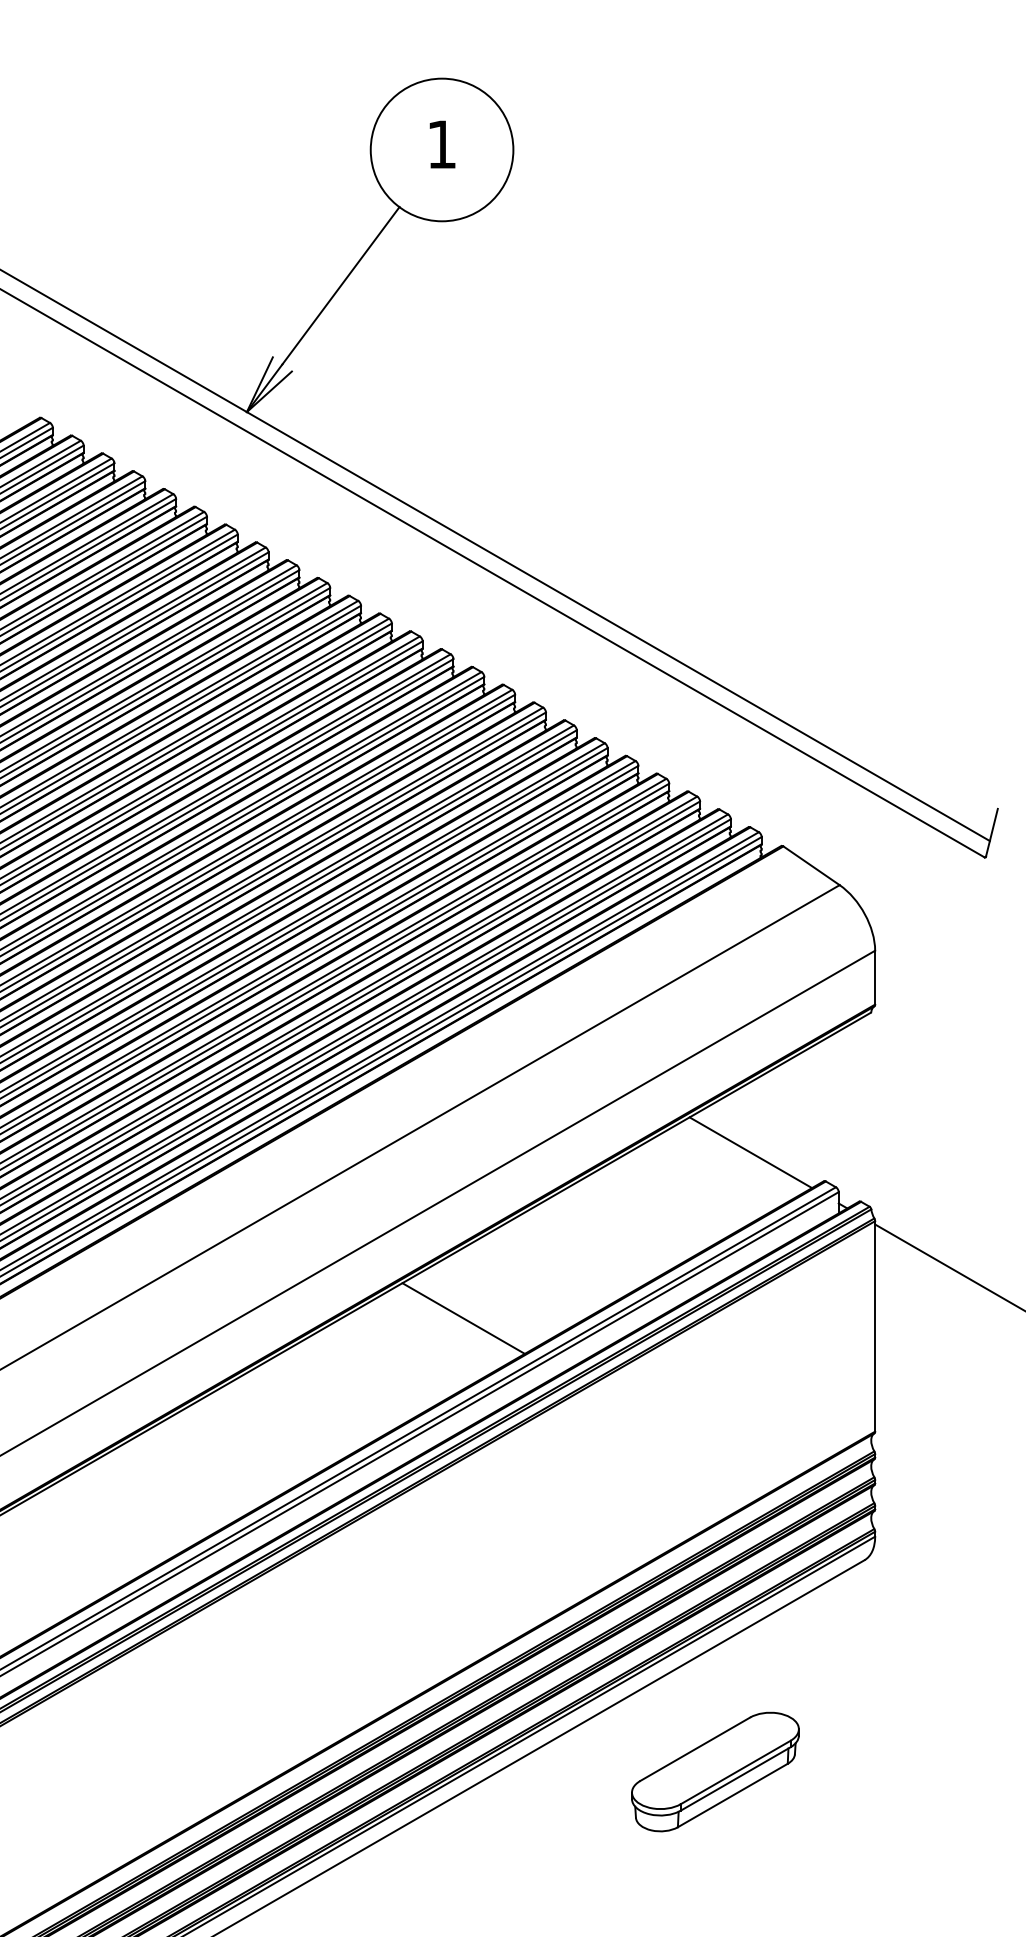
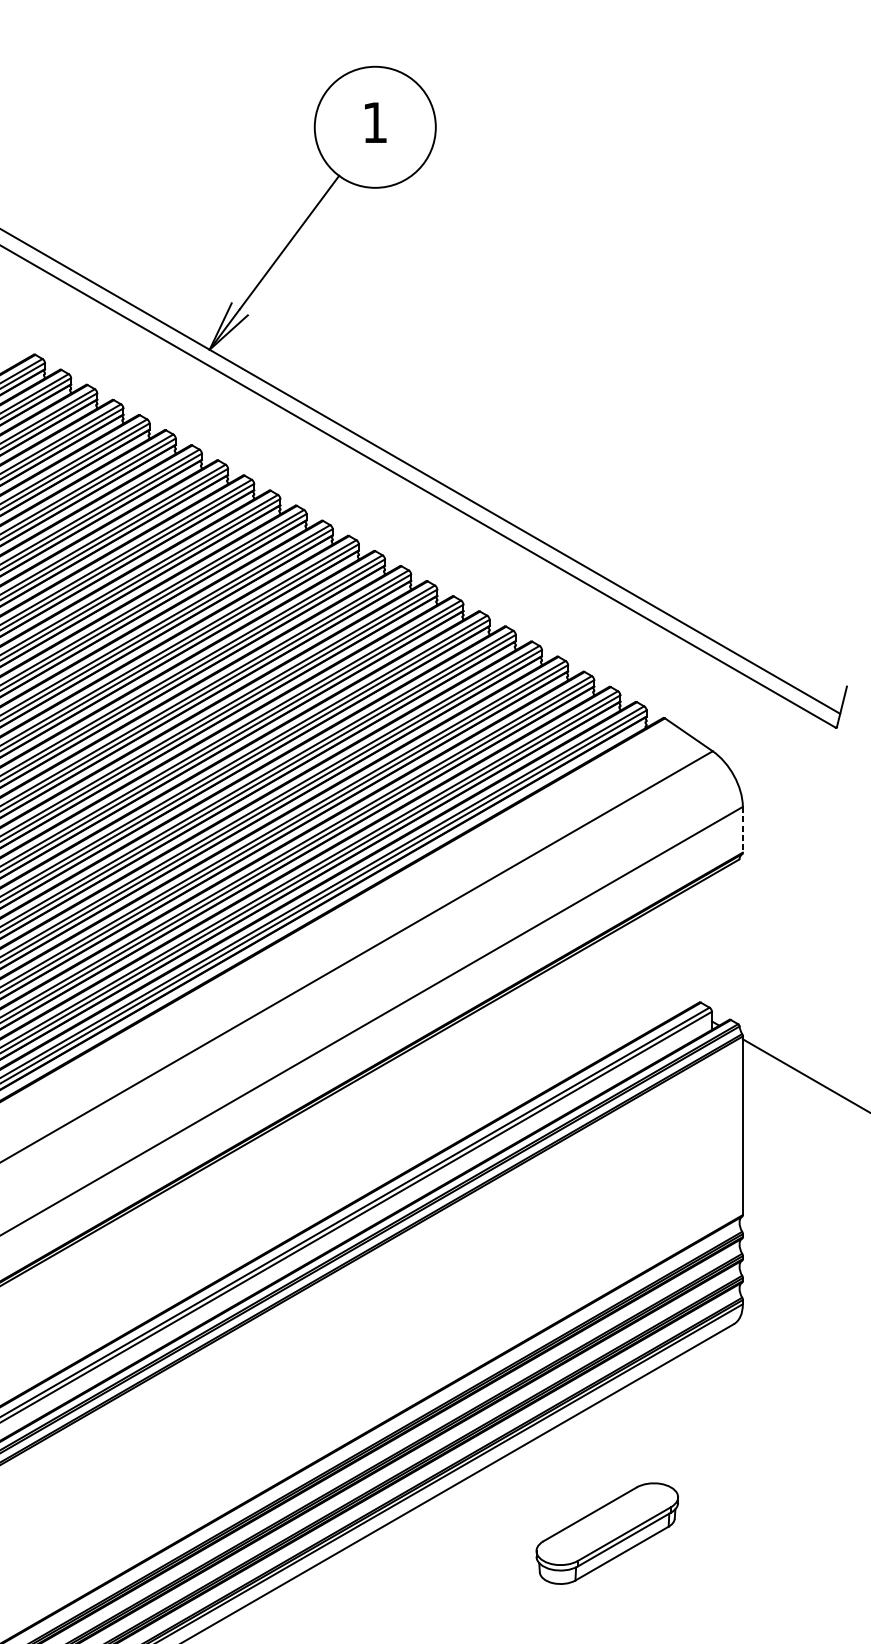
line: (875, 977) -> (743, 829), solid -> dashed
line: (750, 1152) -> (637, 978), removed
line: (463, 1318) -> (393, 1119), removed
part: (715, 1771) -> (607, 1533), moved

